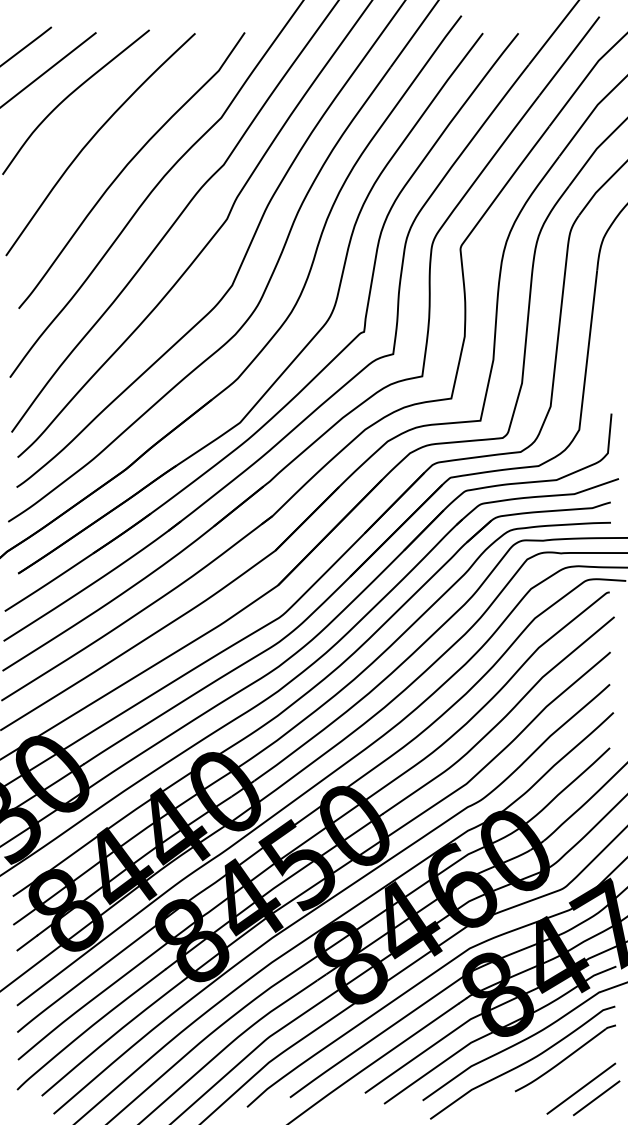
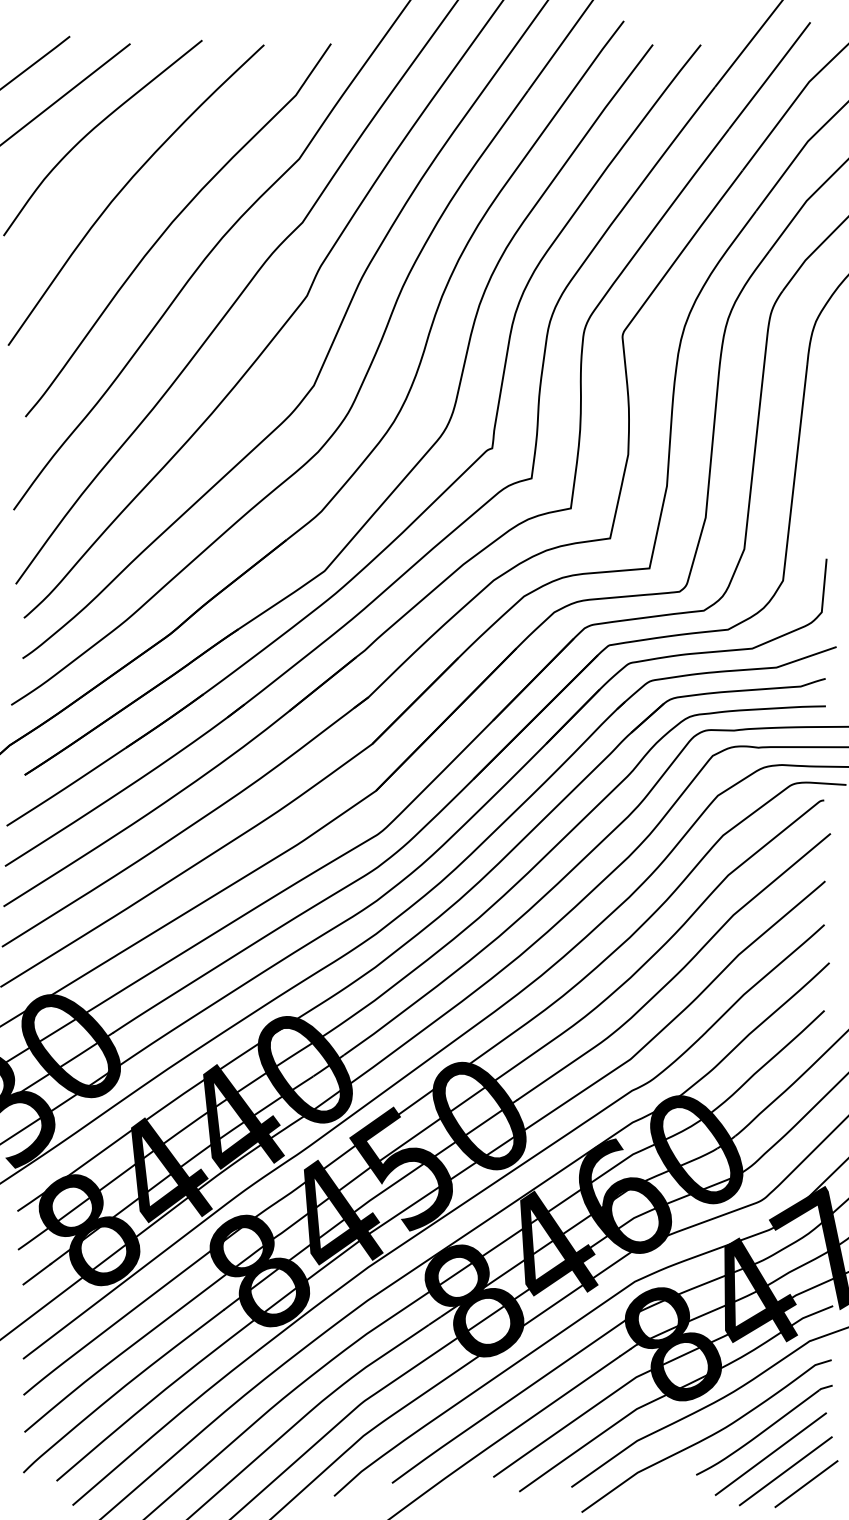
line: (570, 1075) -> (770, 1453), added

